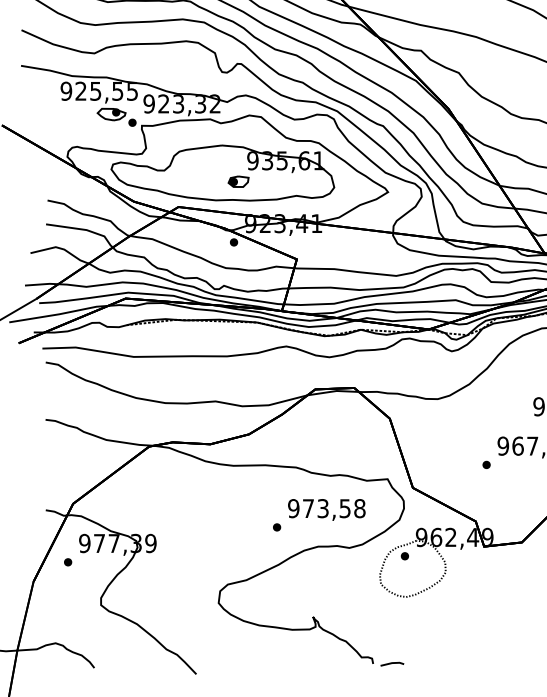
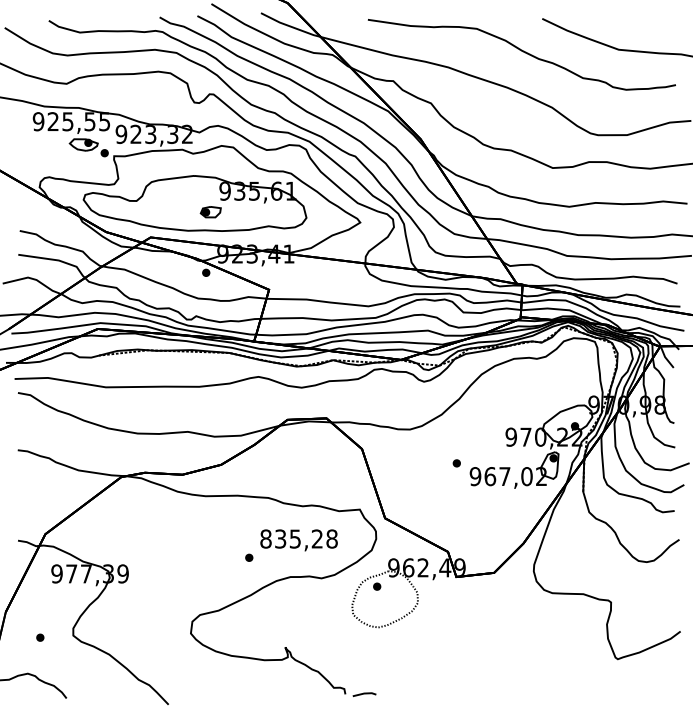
part: (486, 465) -> (456, 463), moved
text: (319, 508) -> (291, 538), 973,58 -> 835,28
part: (68, 562) -> (40, 637), moved

